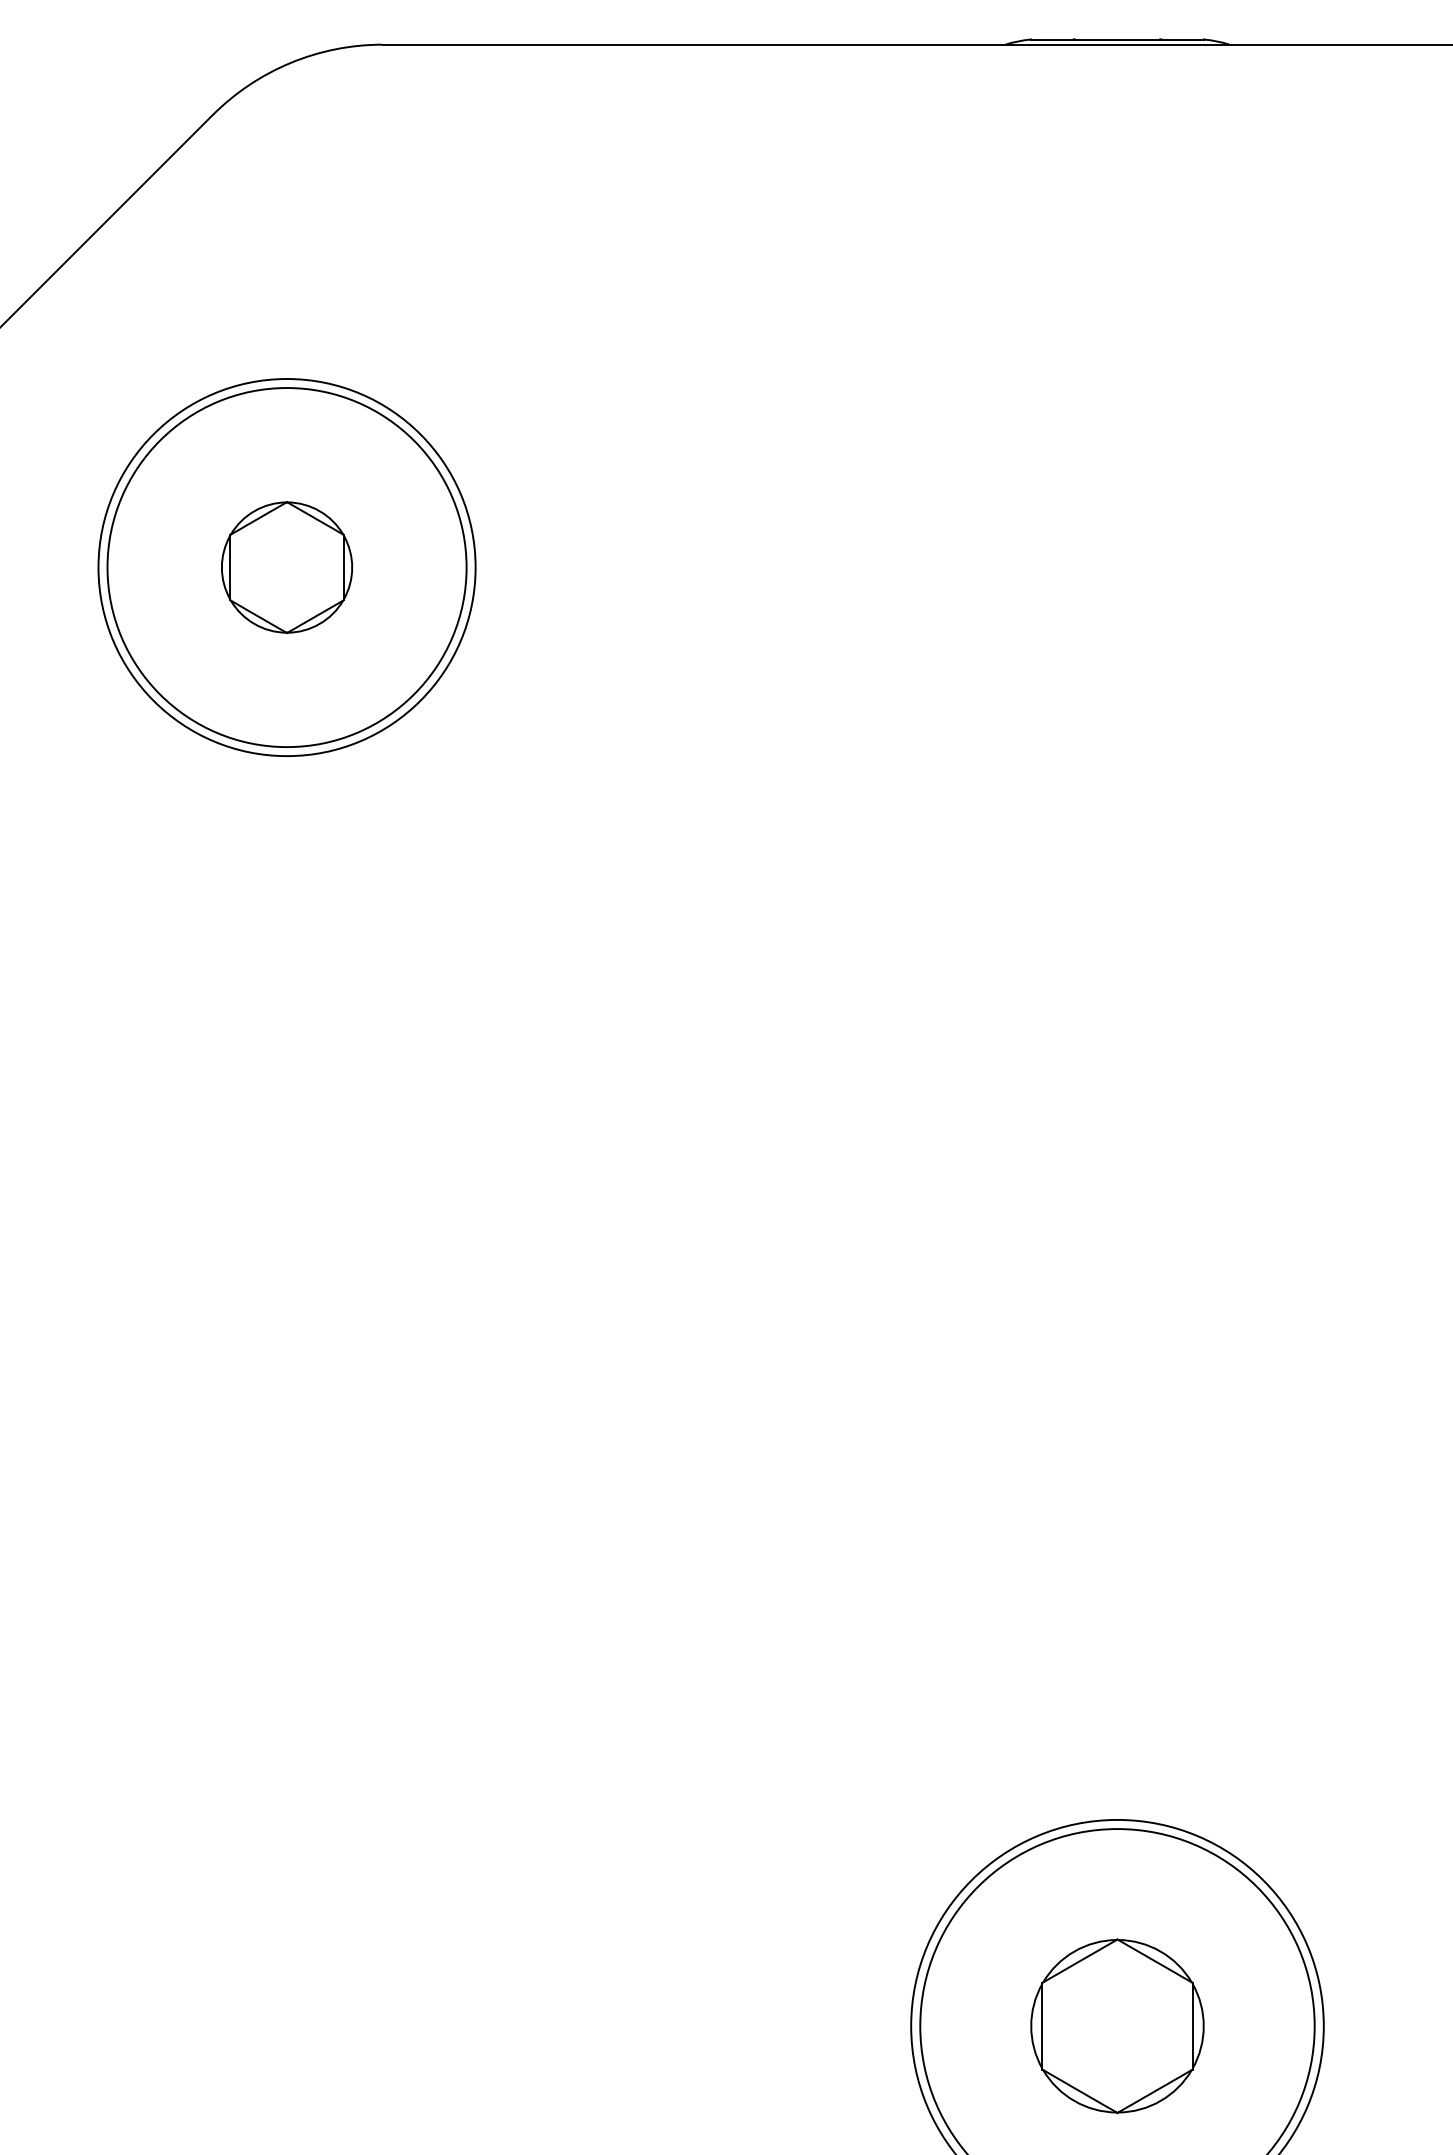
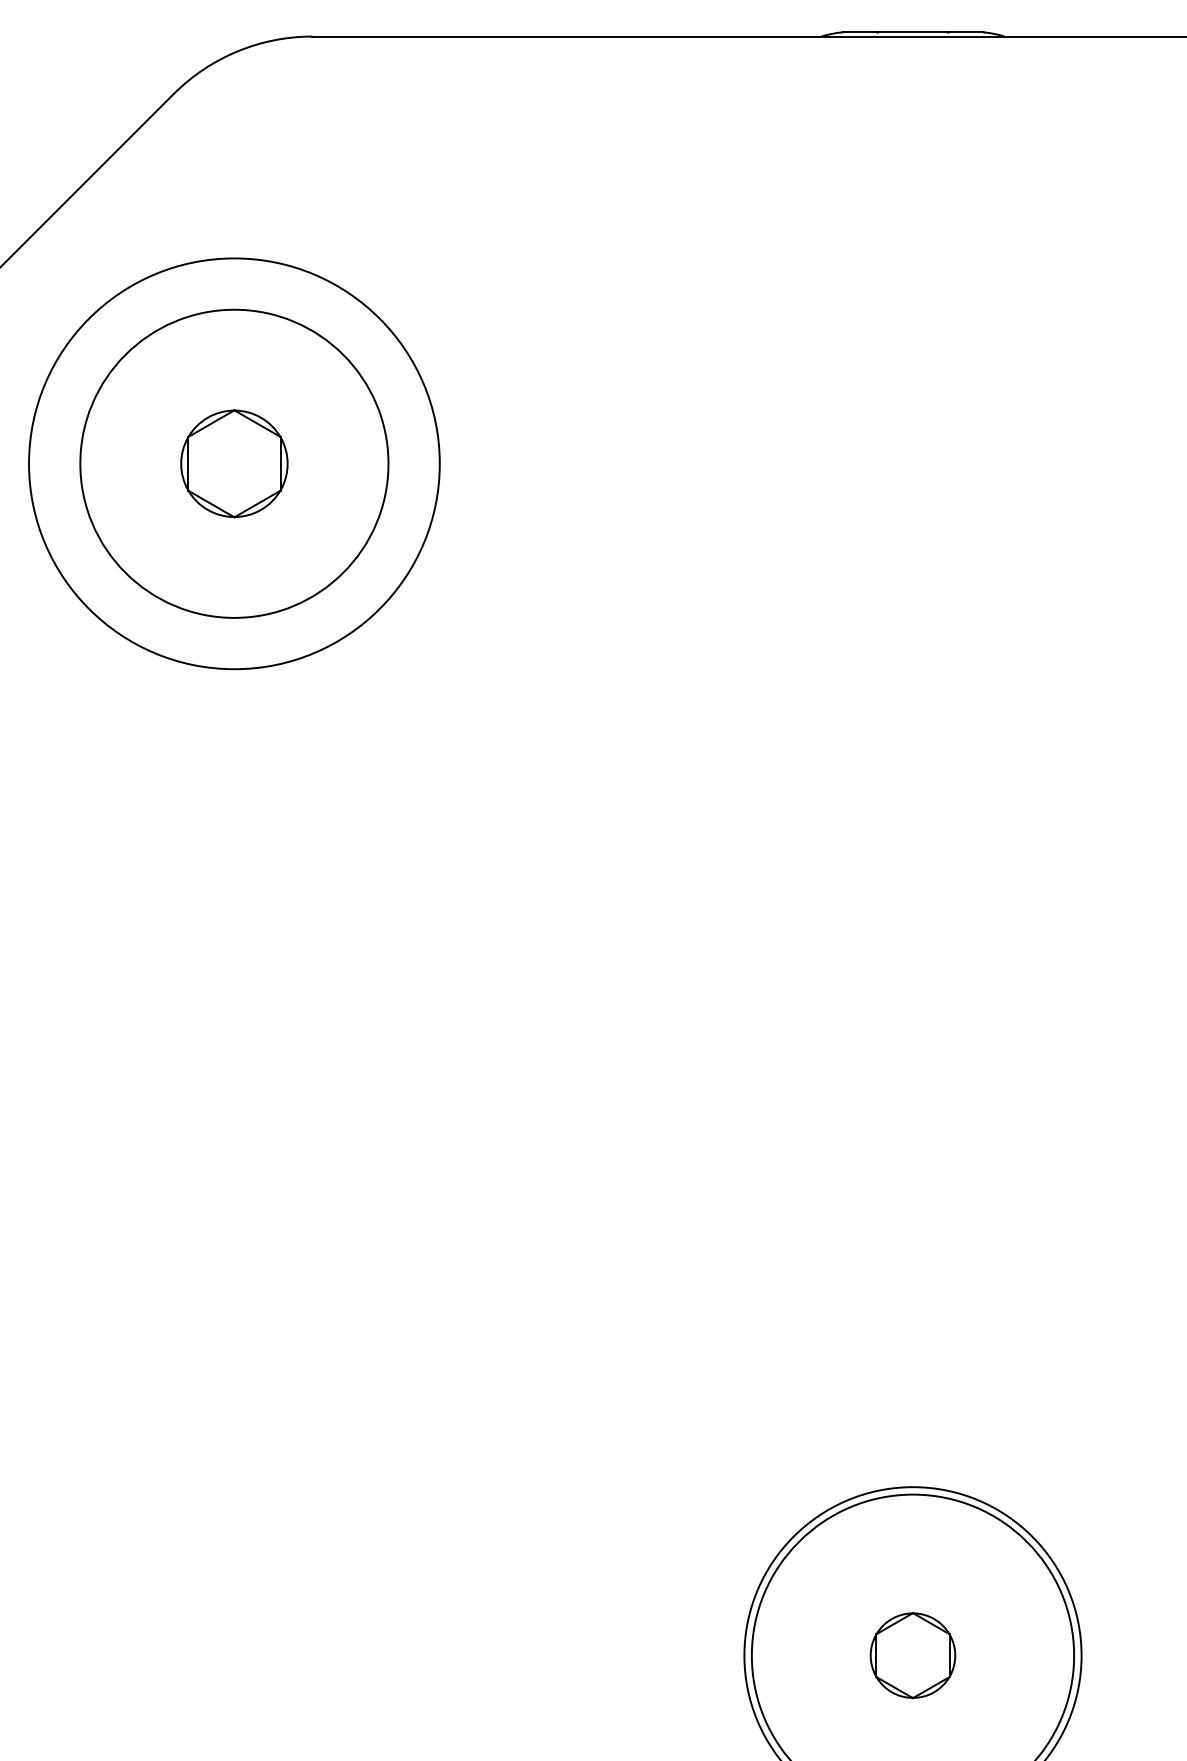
circle: (287, 567) -> (234, 463), size x1.4
part: (1116, 2025) -> (912, 1655), size x0.6

